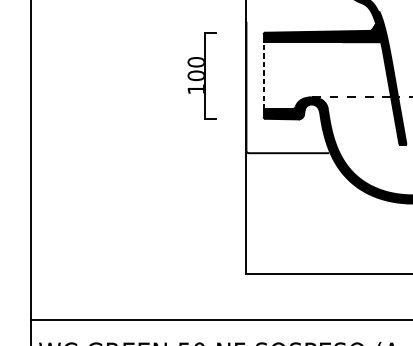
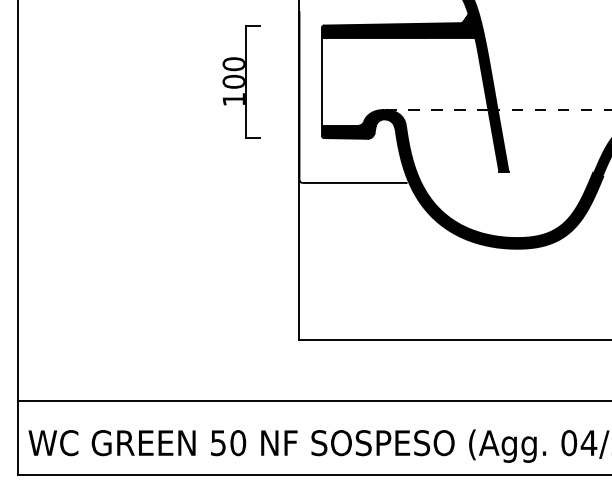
line: (263, 75) -> (321, 81), dashed -> solid

